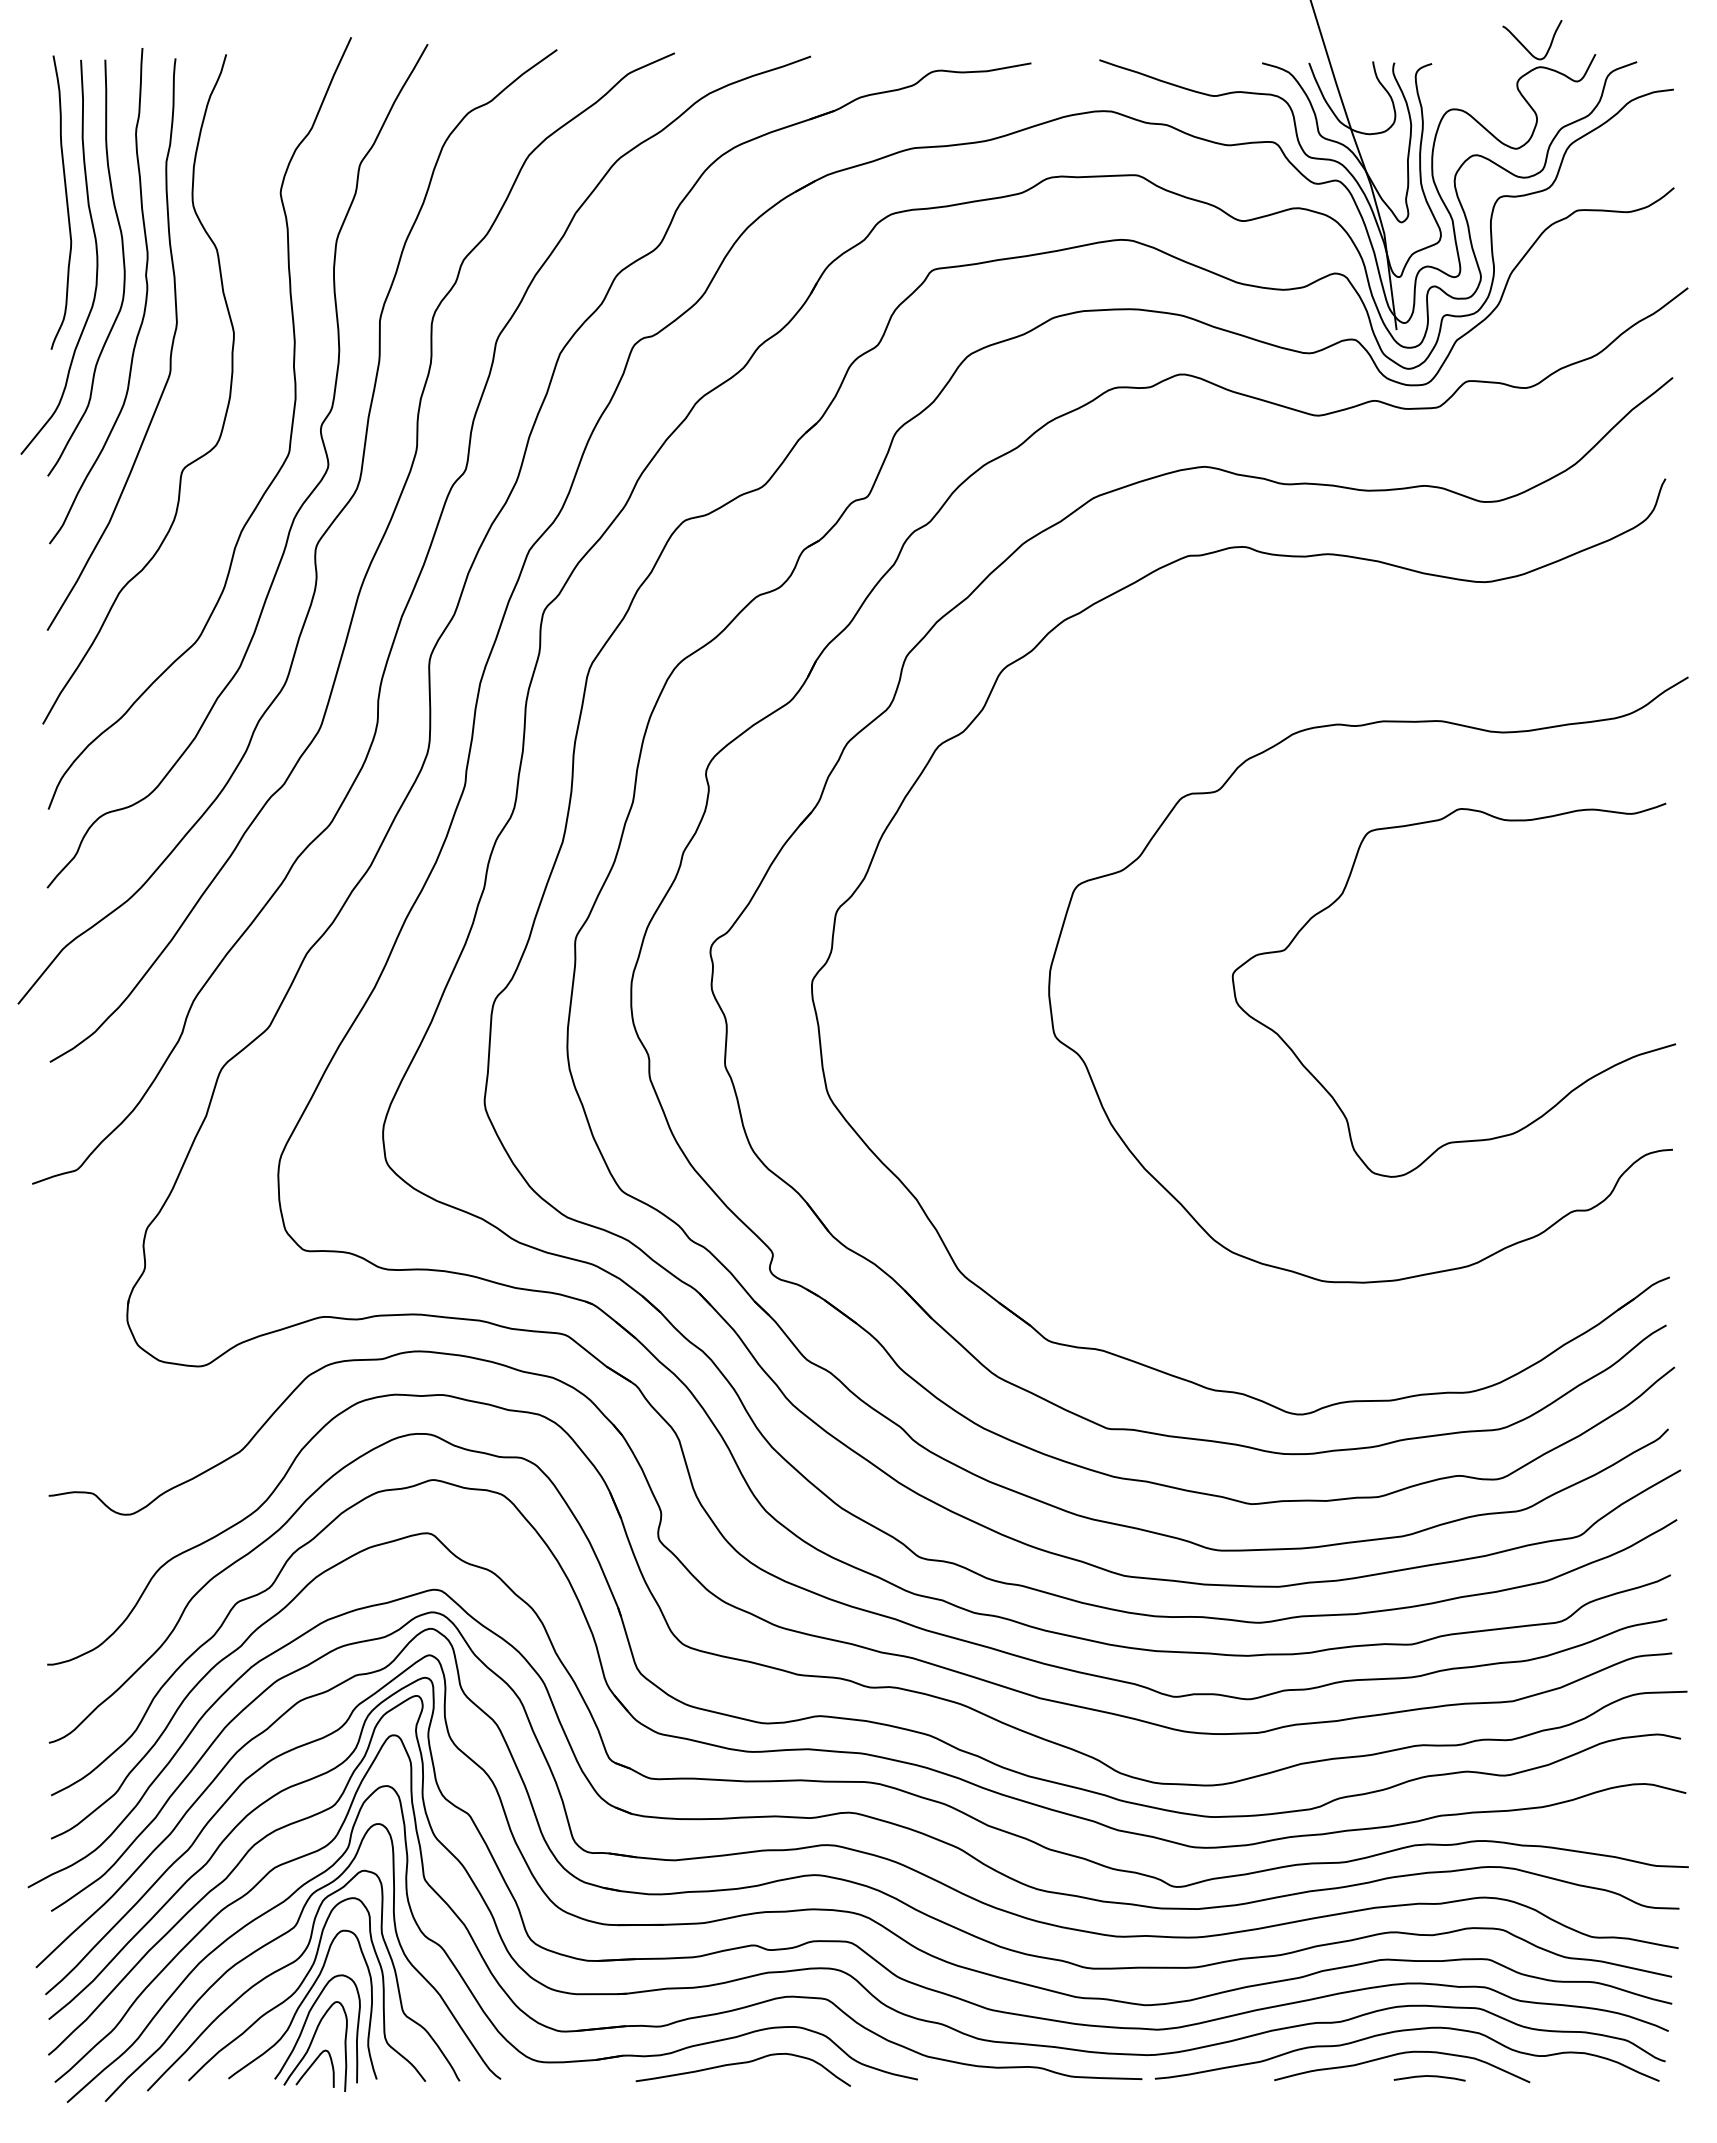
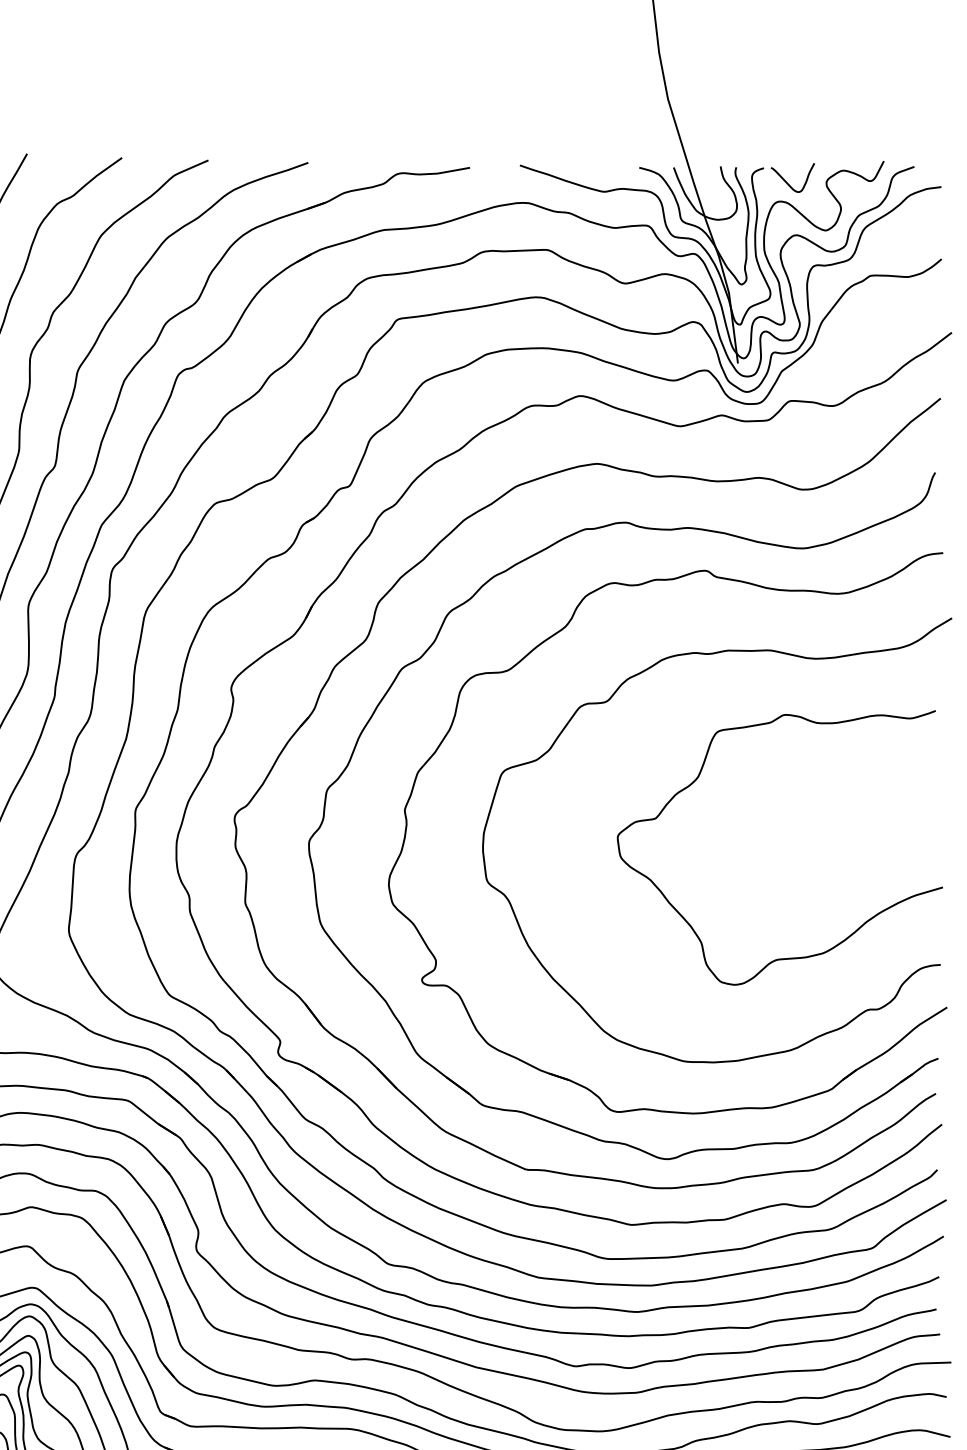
curve: (1525, 46) -> (787, 182), moved
part: (1097, 739) -> (518, 663), added

